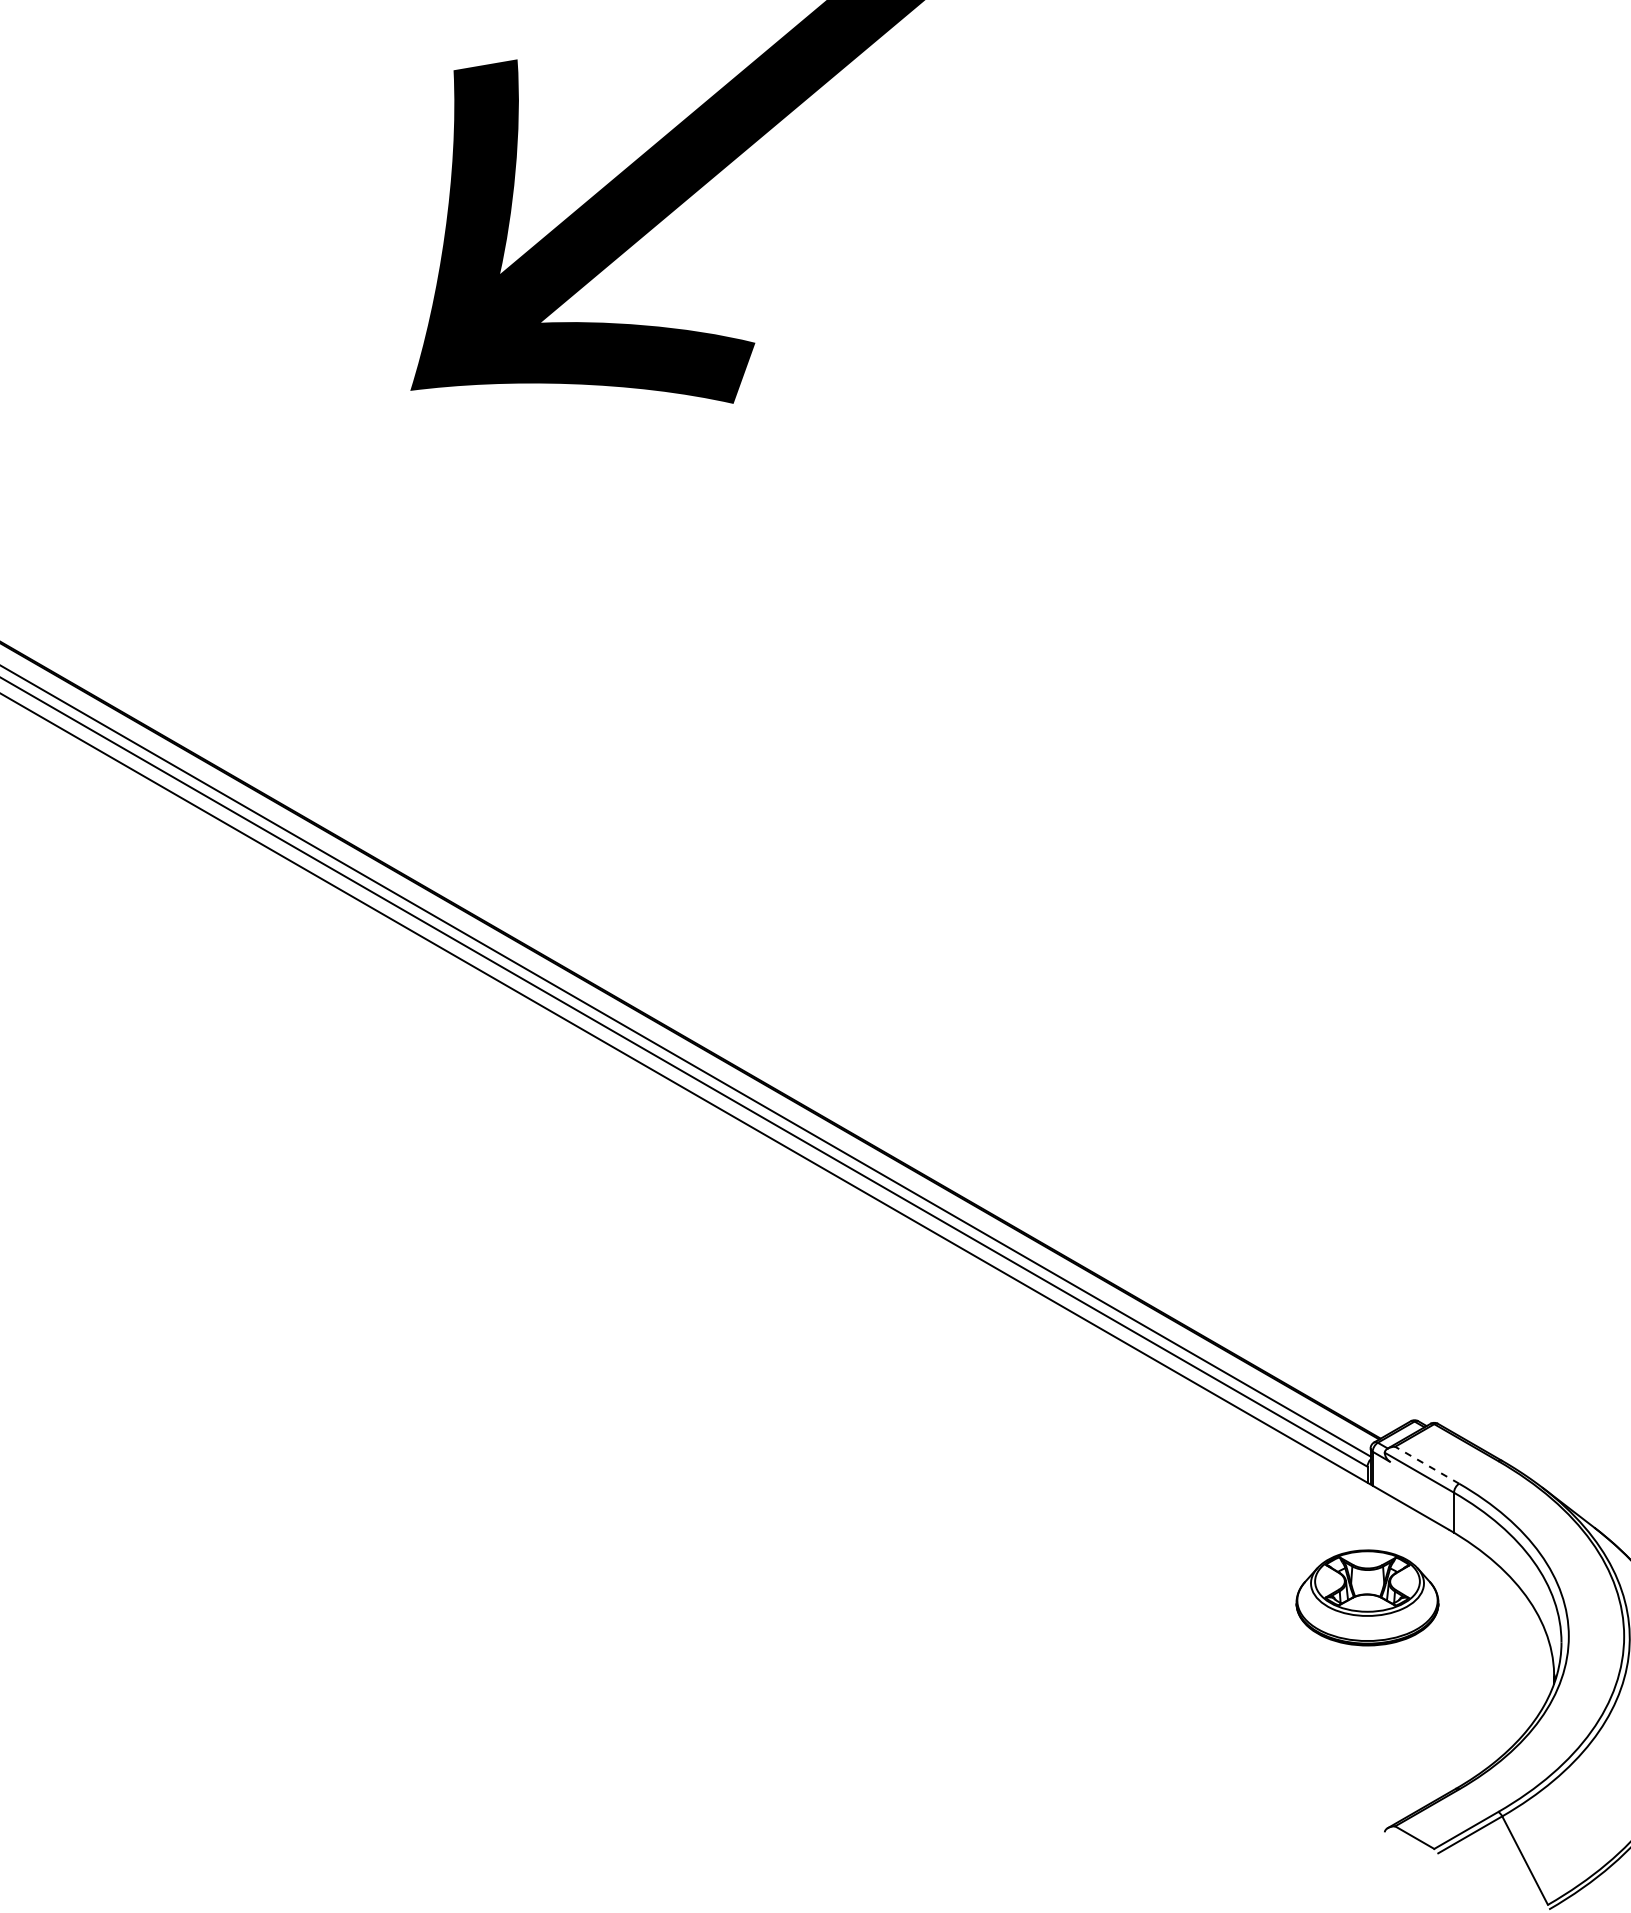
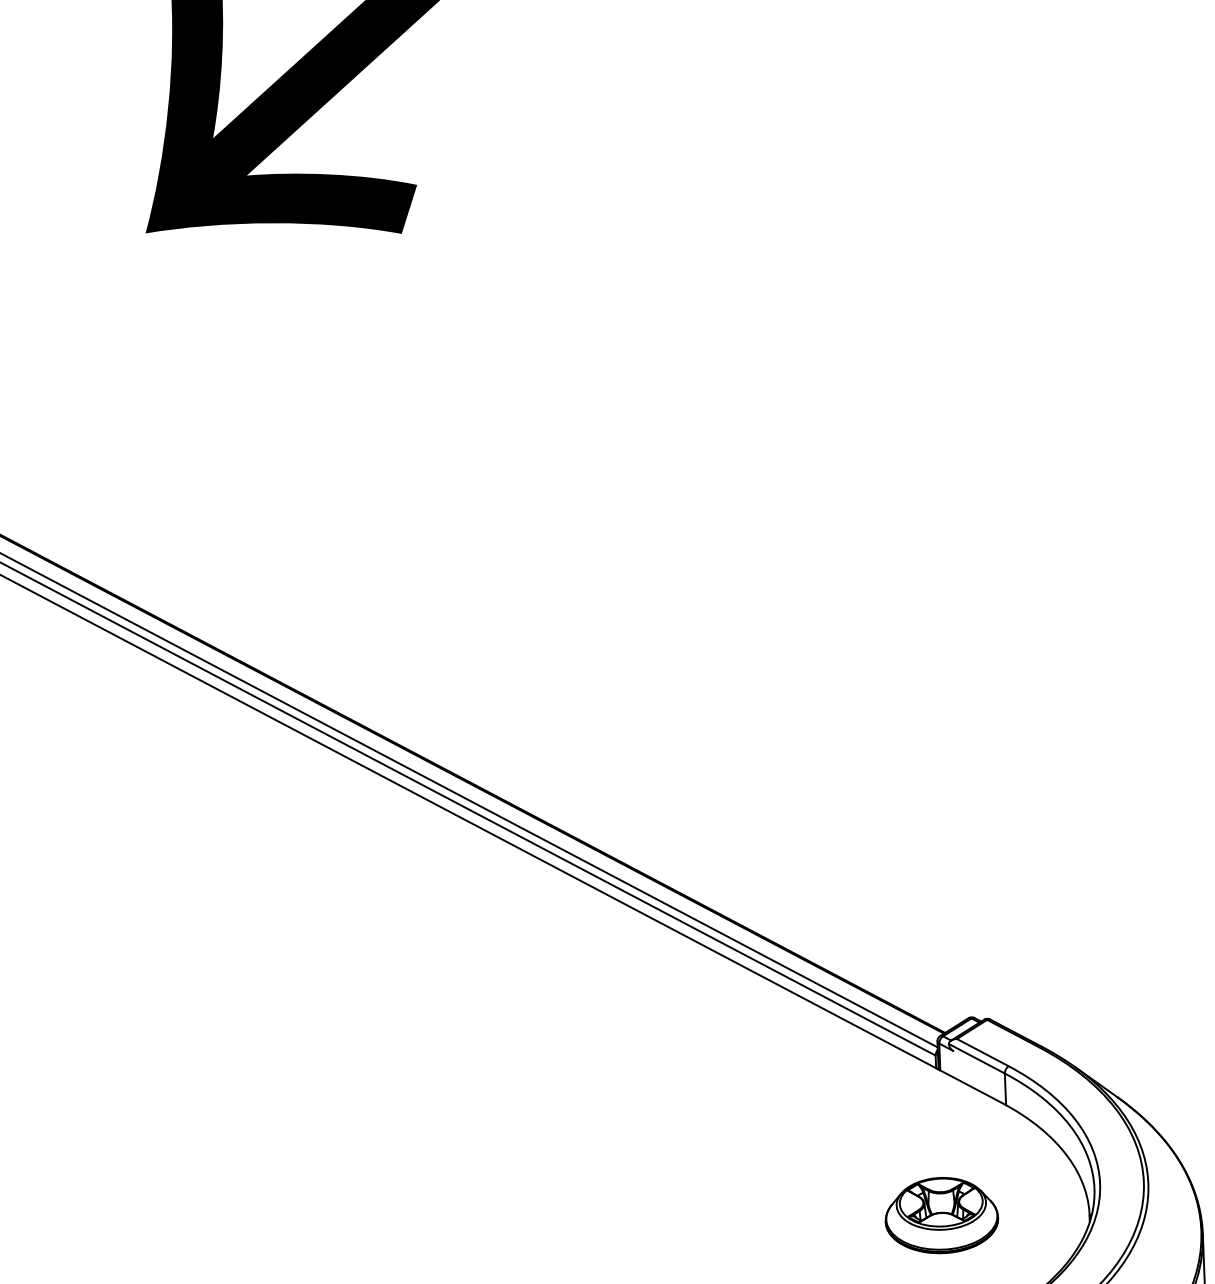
line: (1427, 1465) -> (983, 1052), dashed -> solid
part: (1367, 1597) -> (941, 1215), moved

